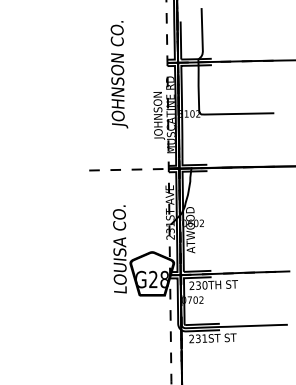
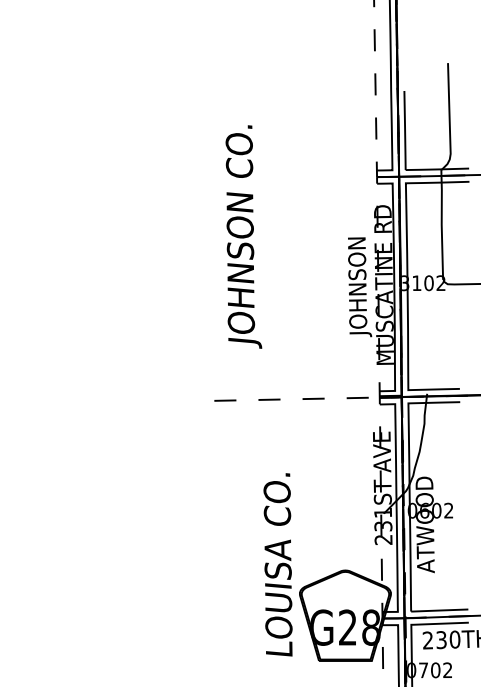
text: (119, 74) -> (244, 236), moved

